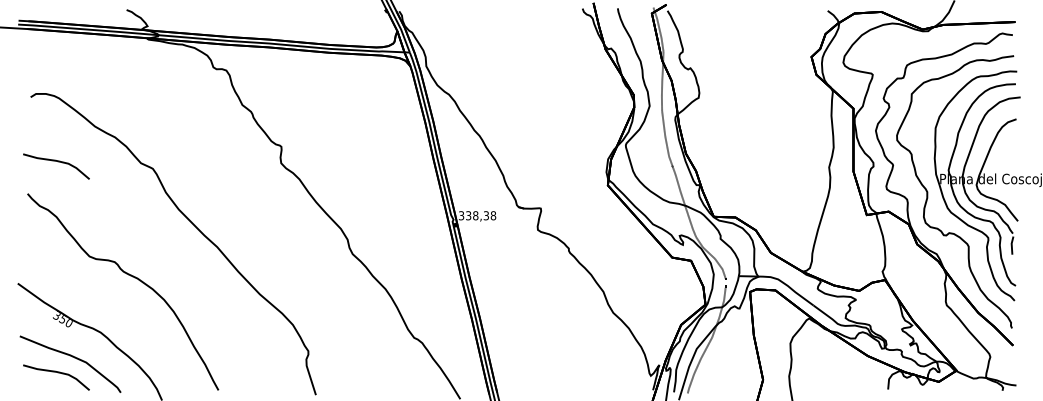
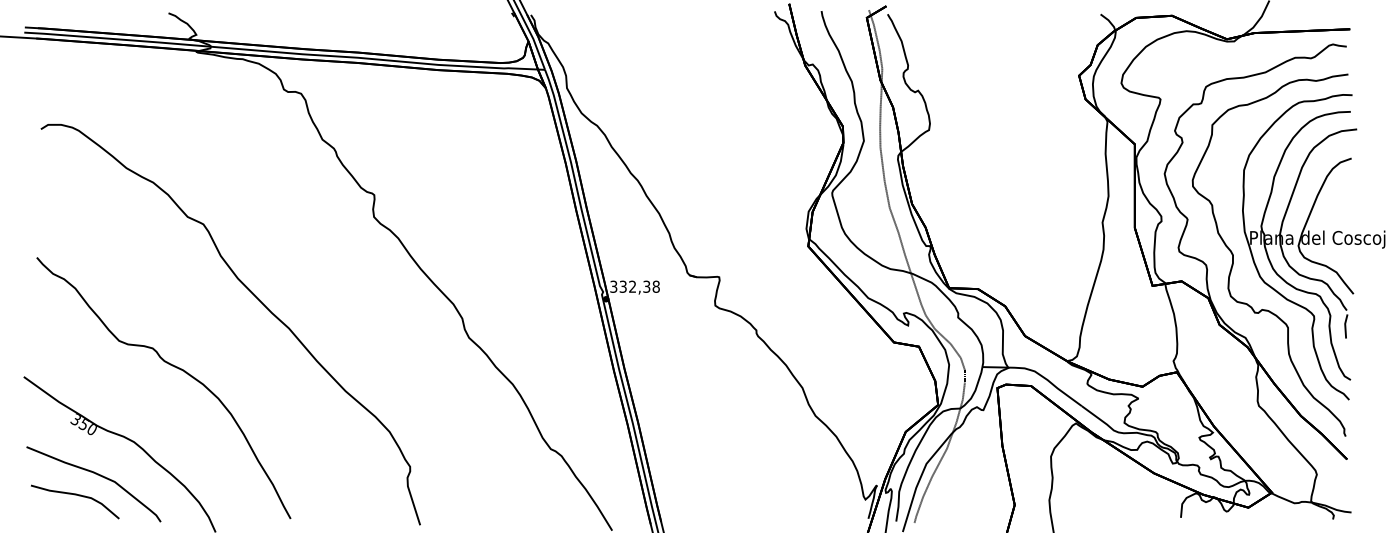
part: (56, 166) -> (75, 221), removed
text: (475, 215) -> (632, 286), 338,38 -> 332,38

